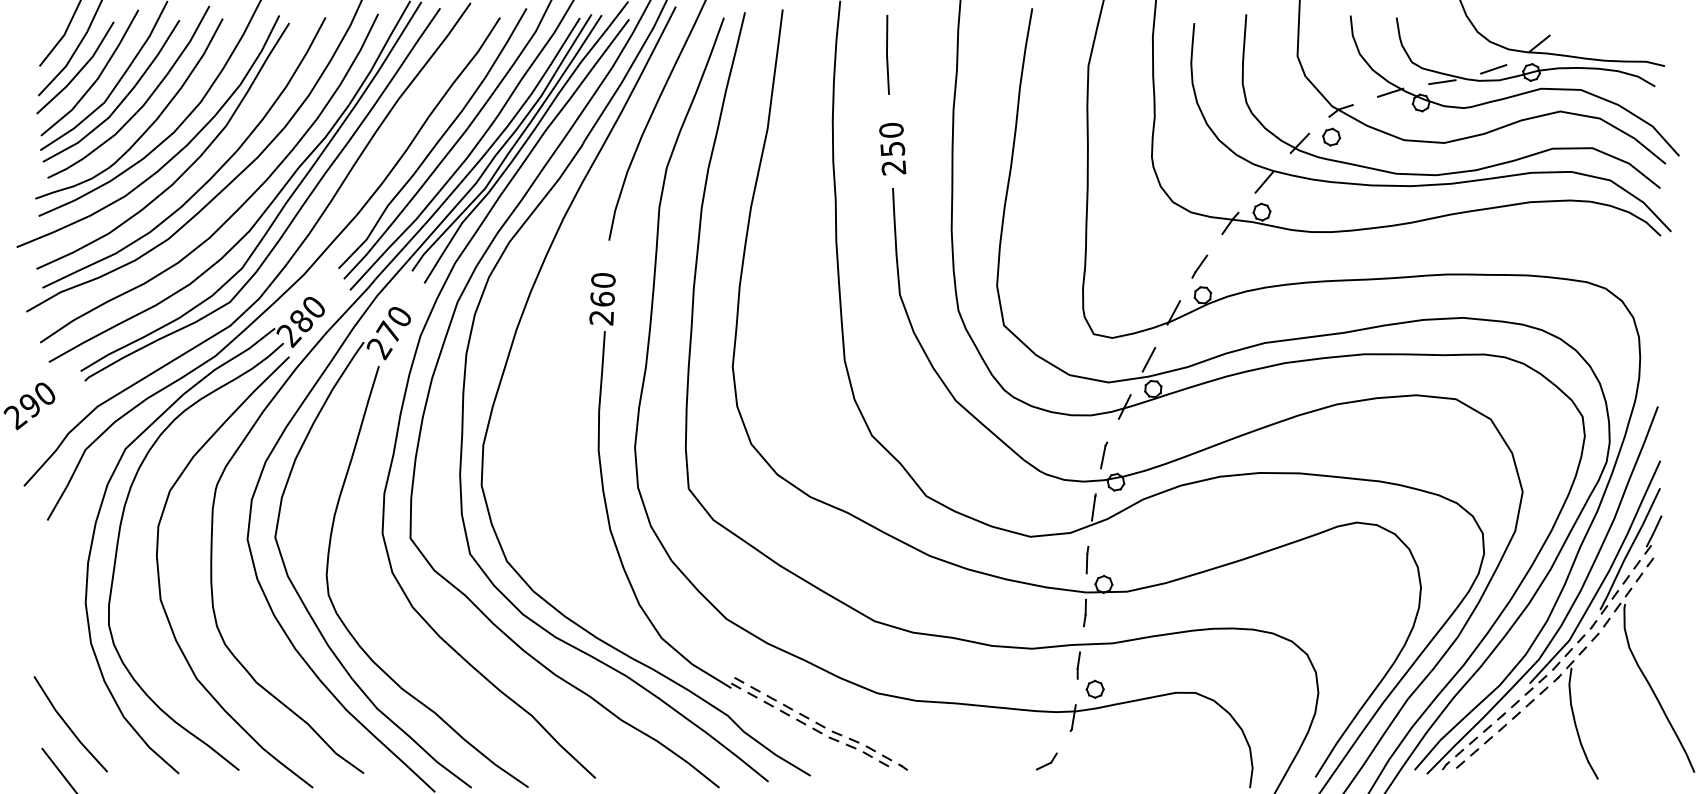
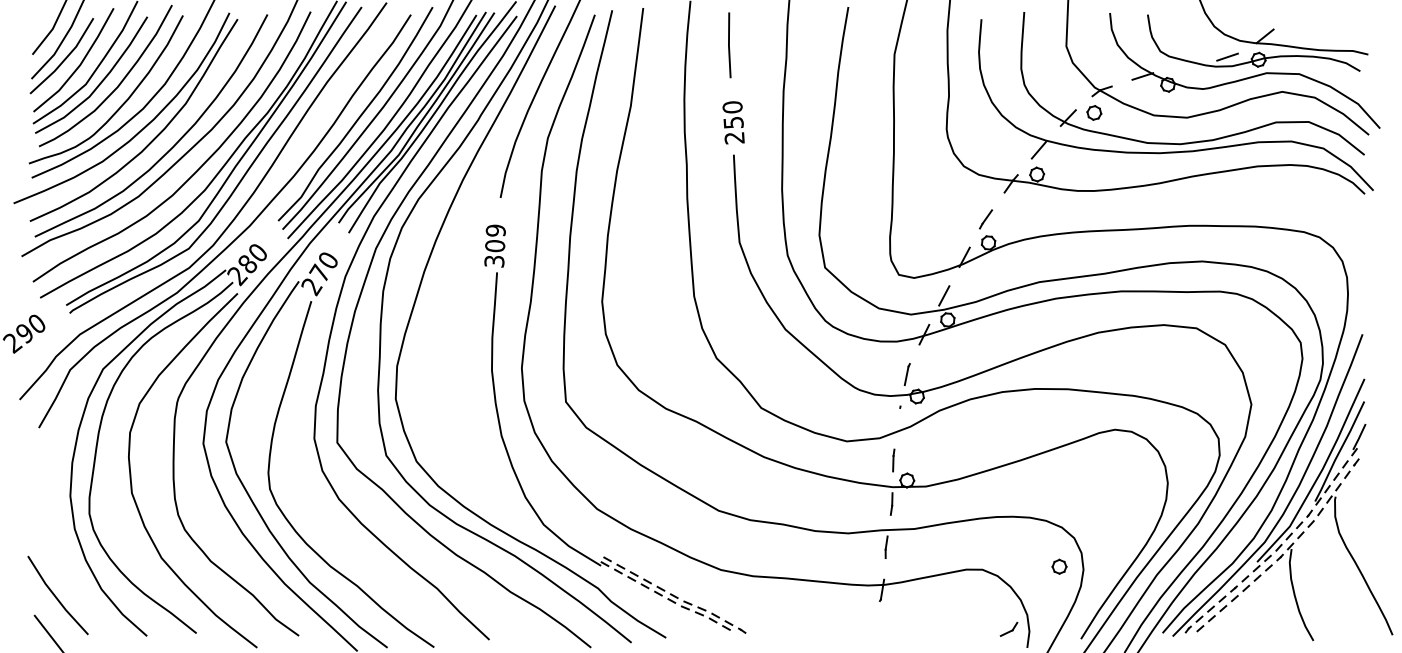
line: (1442, 82) -> (1185, 68), removed
text: (602, 299) -> (495, 246), 260 -> 309
line: (1093, 508) -> (898, 418), removed
part: (1094, 688) -> (1058, 566), moved
part: (1046, 761) -> (1008, 629), moved

